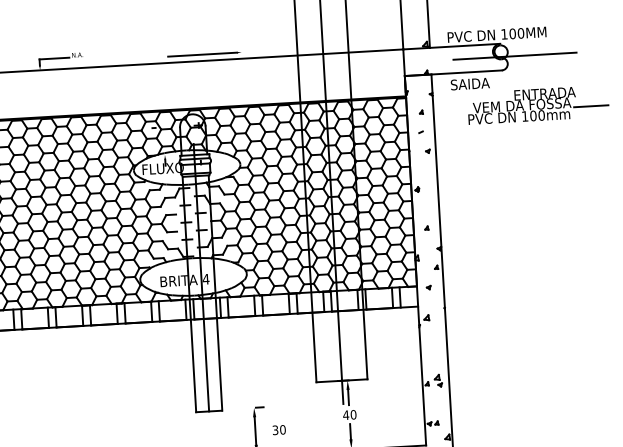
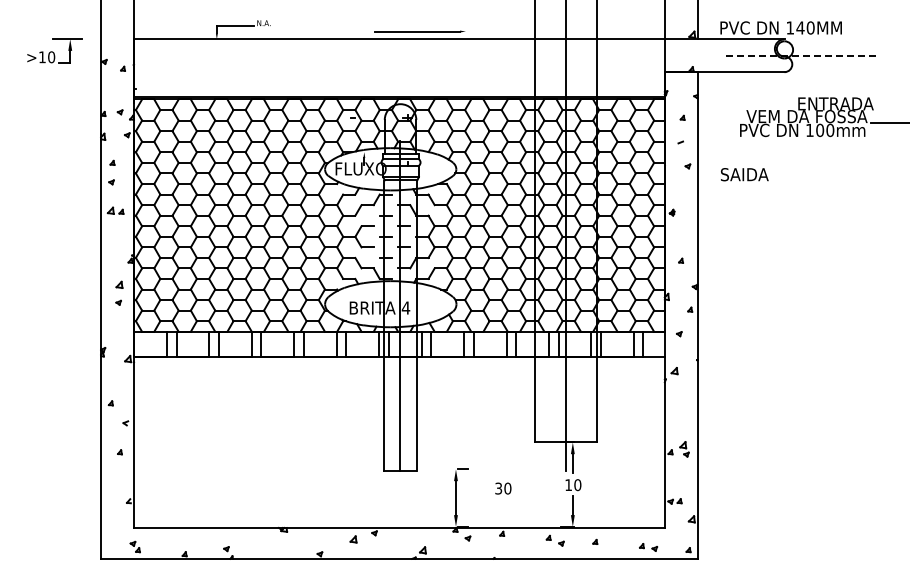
text: (512, 33) -> (800, 27), 100MM -> 140MM
line: (514, 56) -> (801, 55), solid -> dashed
text: (470, 83) -> (744, 174), moved
text: (346, 414) -> (568, 484), 40 -> 10
text: (279, 429) -> (503, 488), moved

